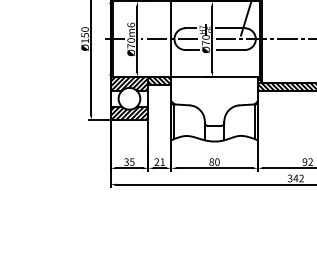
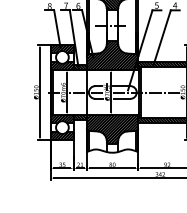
hatch: (214, 100) -> (112, 128), added

